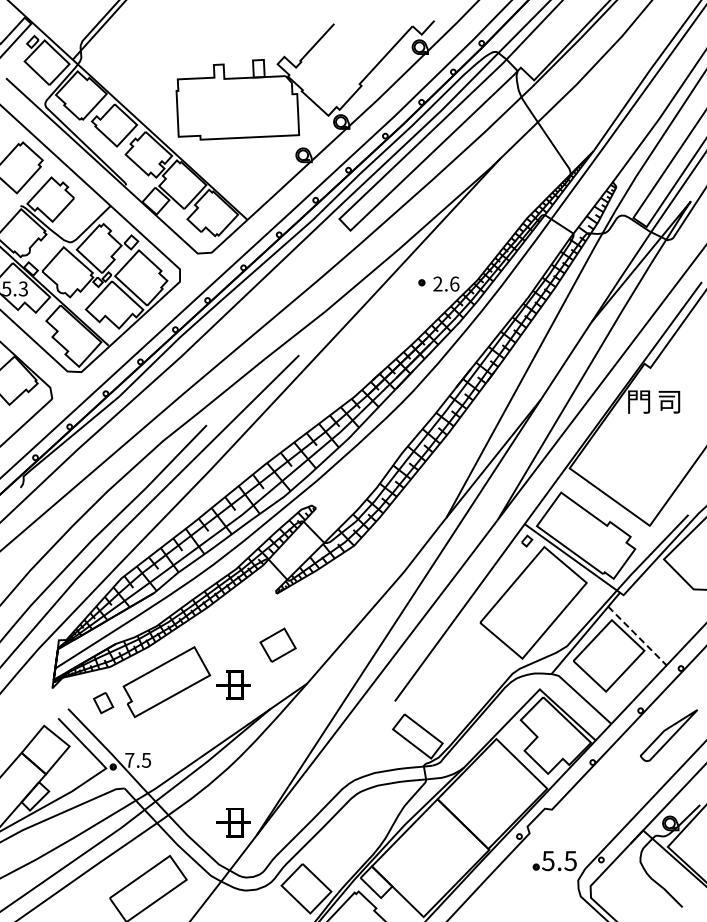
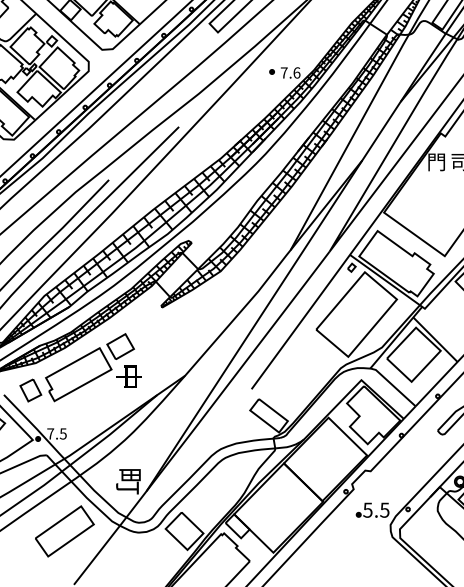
text: (437, 283) -> (283, 72), 2.6 -> 7.6
line: (637, 635) -> (435, 339), dashed -> solid
part: (277, 644) -> (120, 346), moved
part: (103, 702) -> (30, 390), size x1.43
text: (233, 823) -> (129, 481), 中 -> 町

